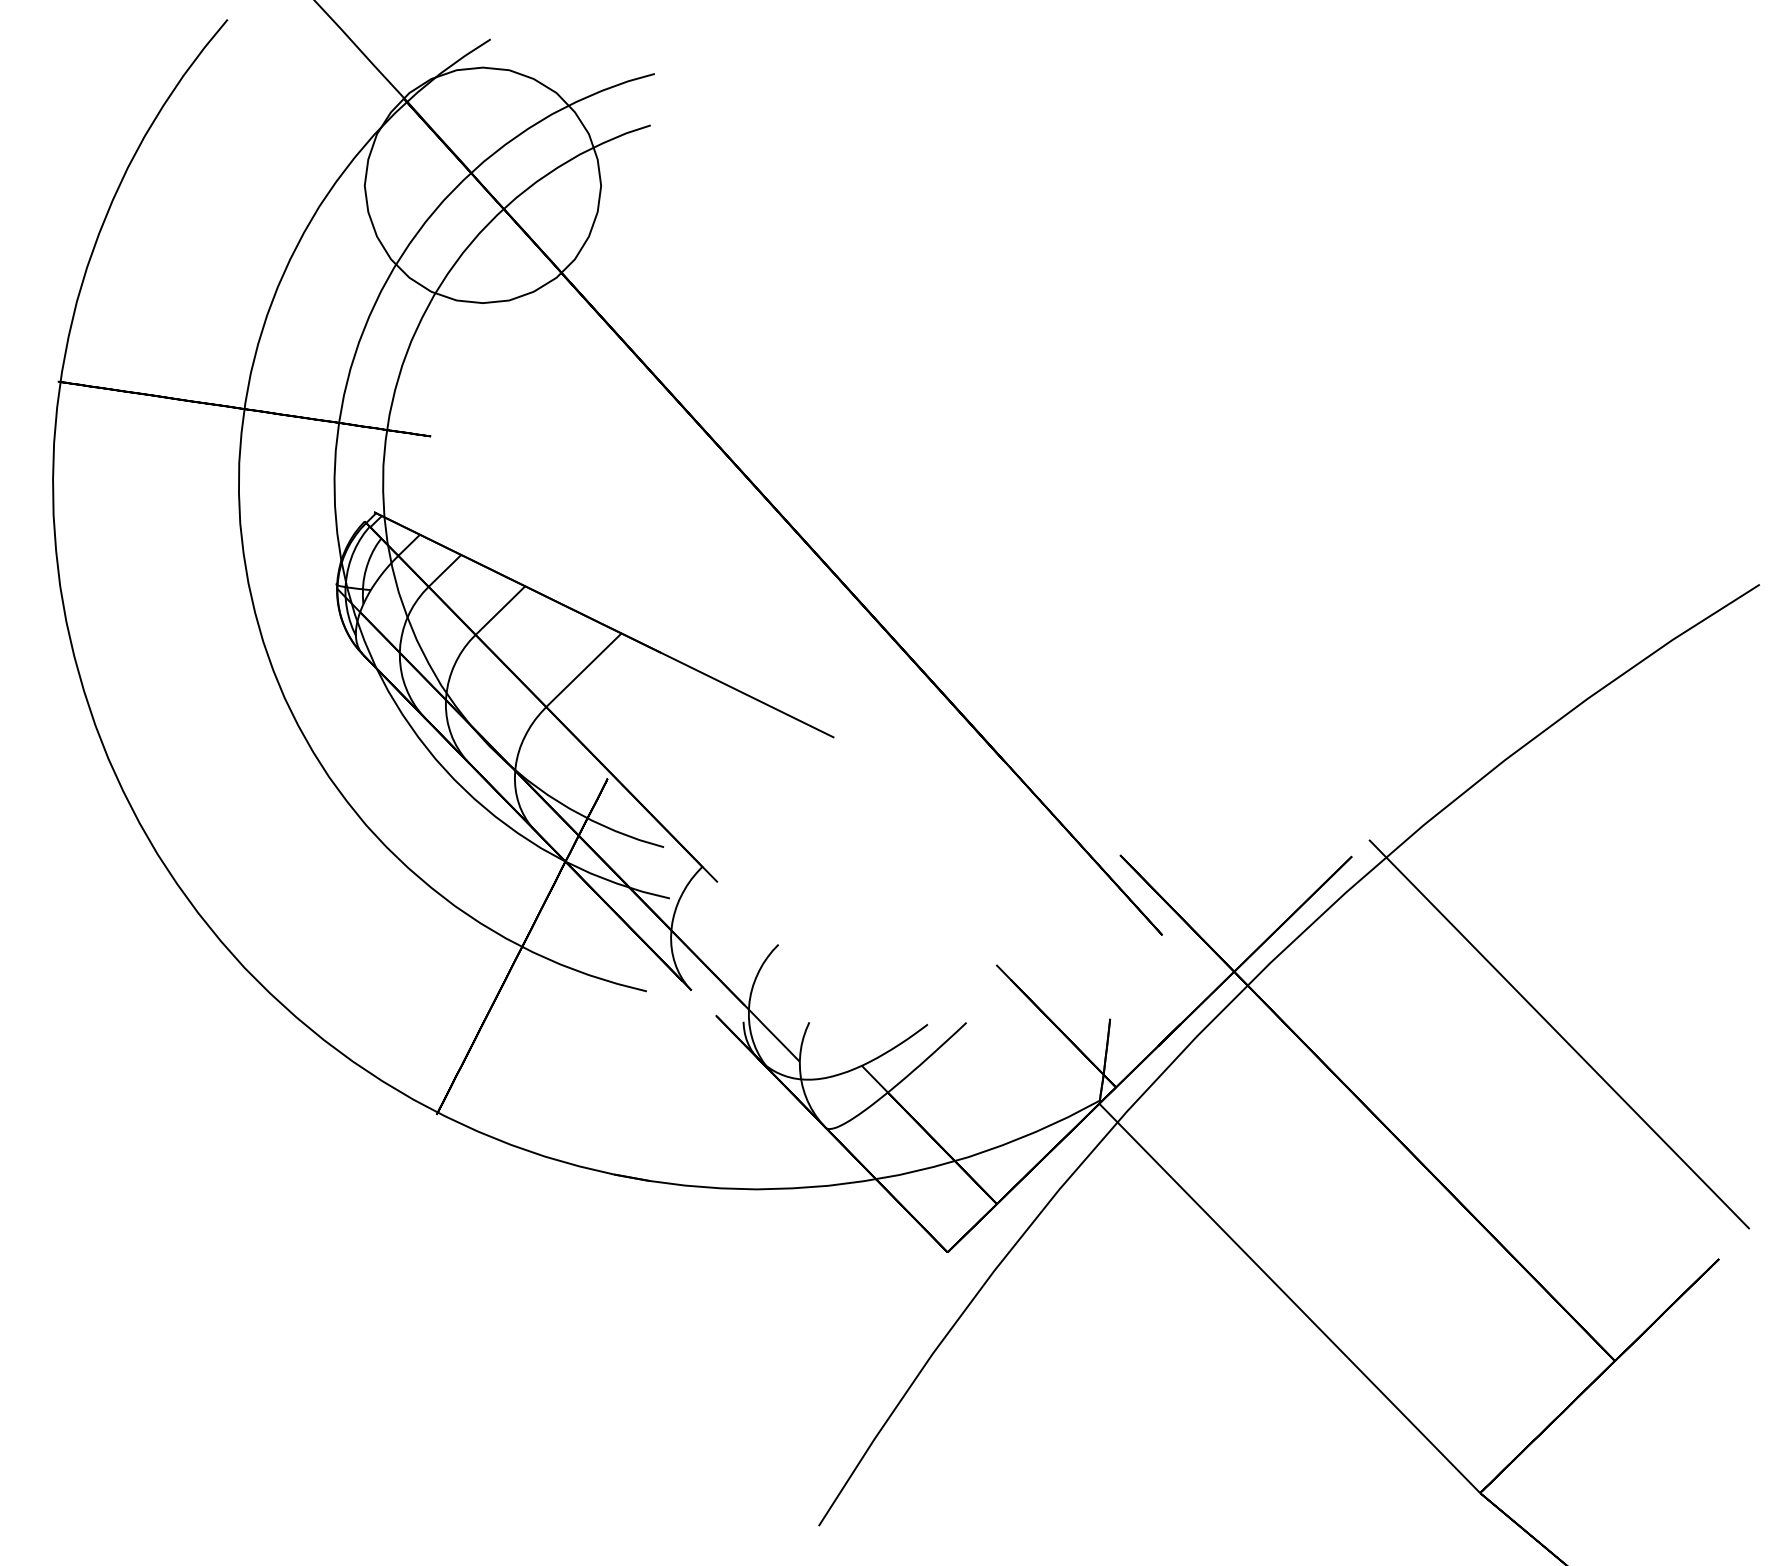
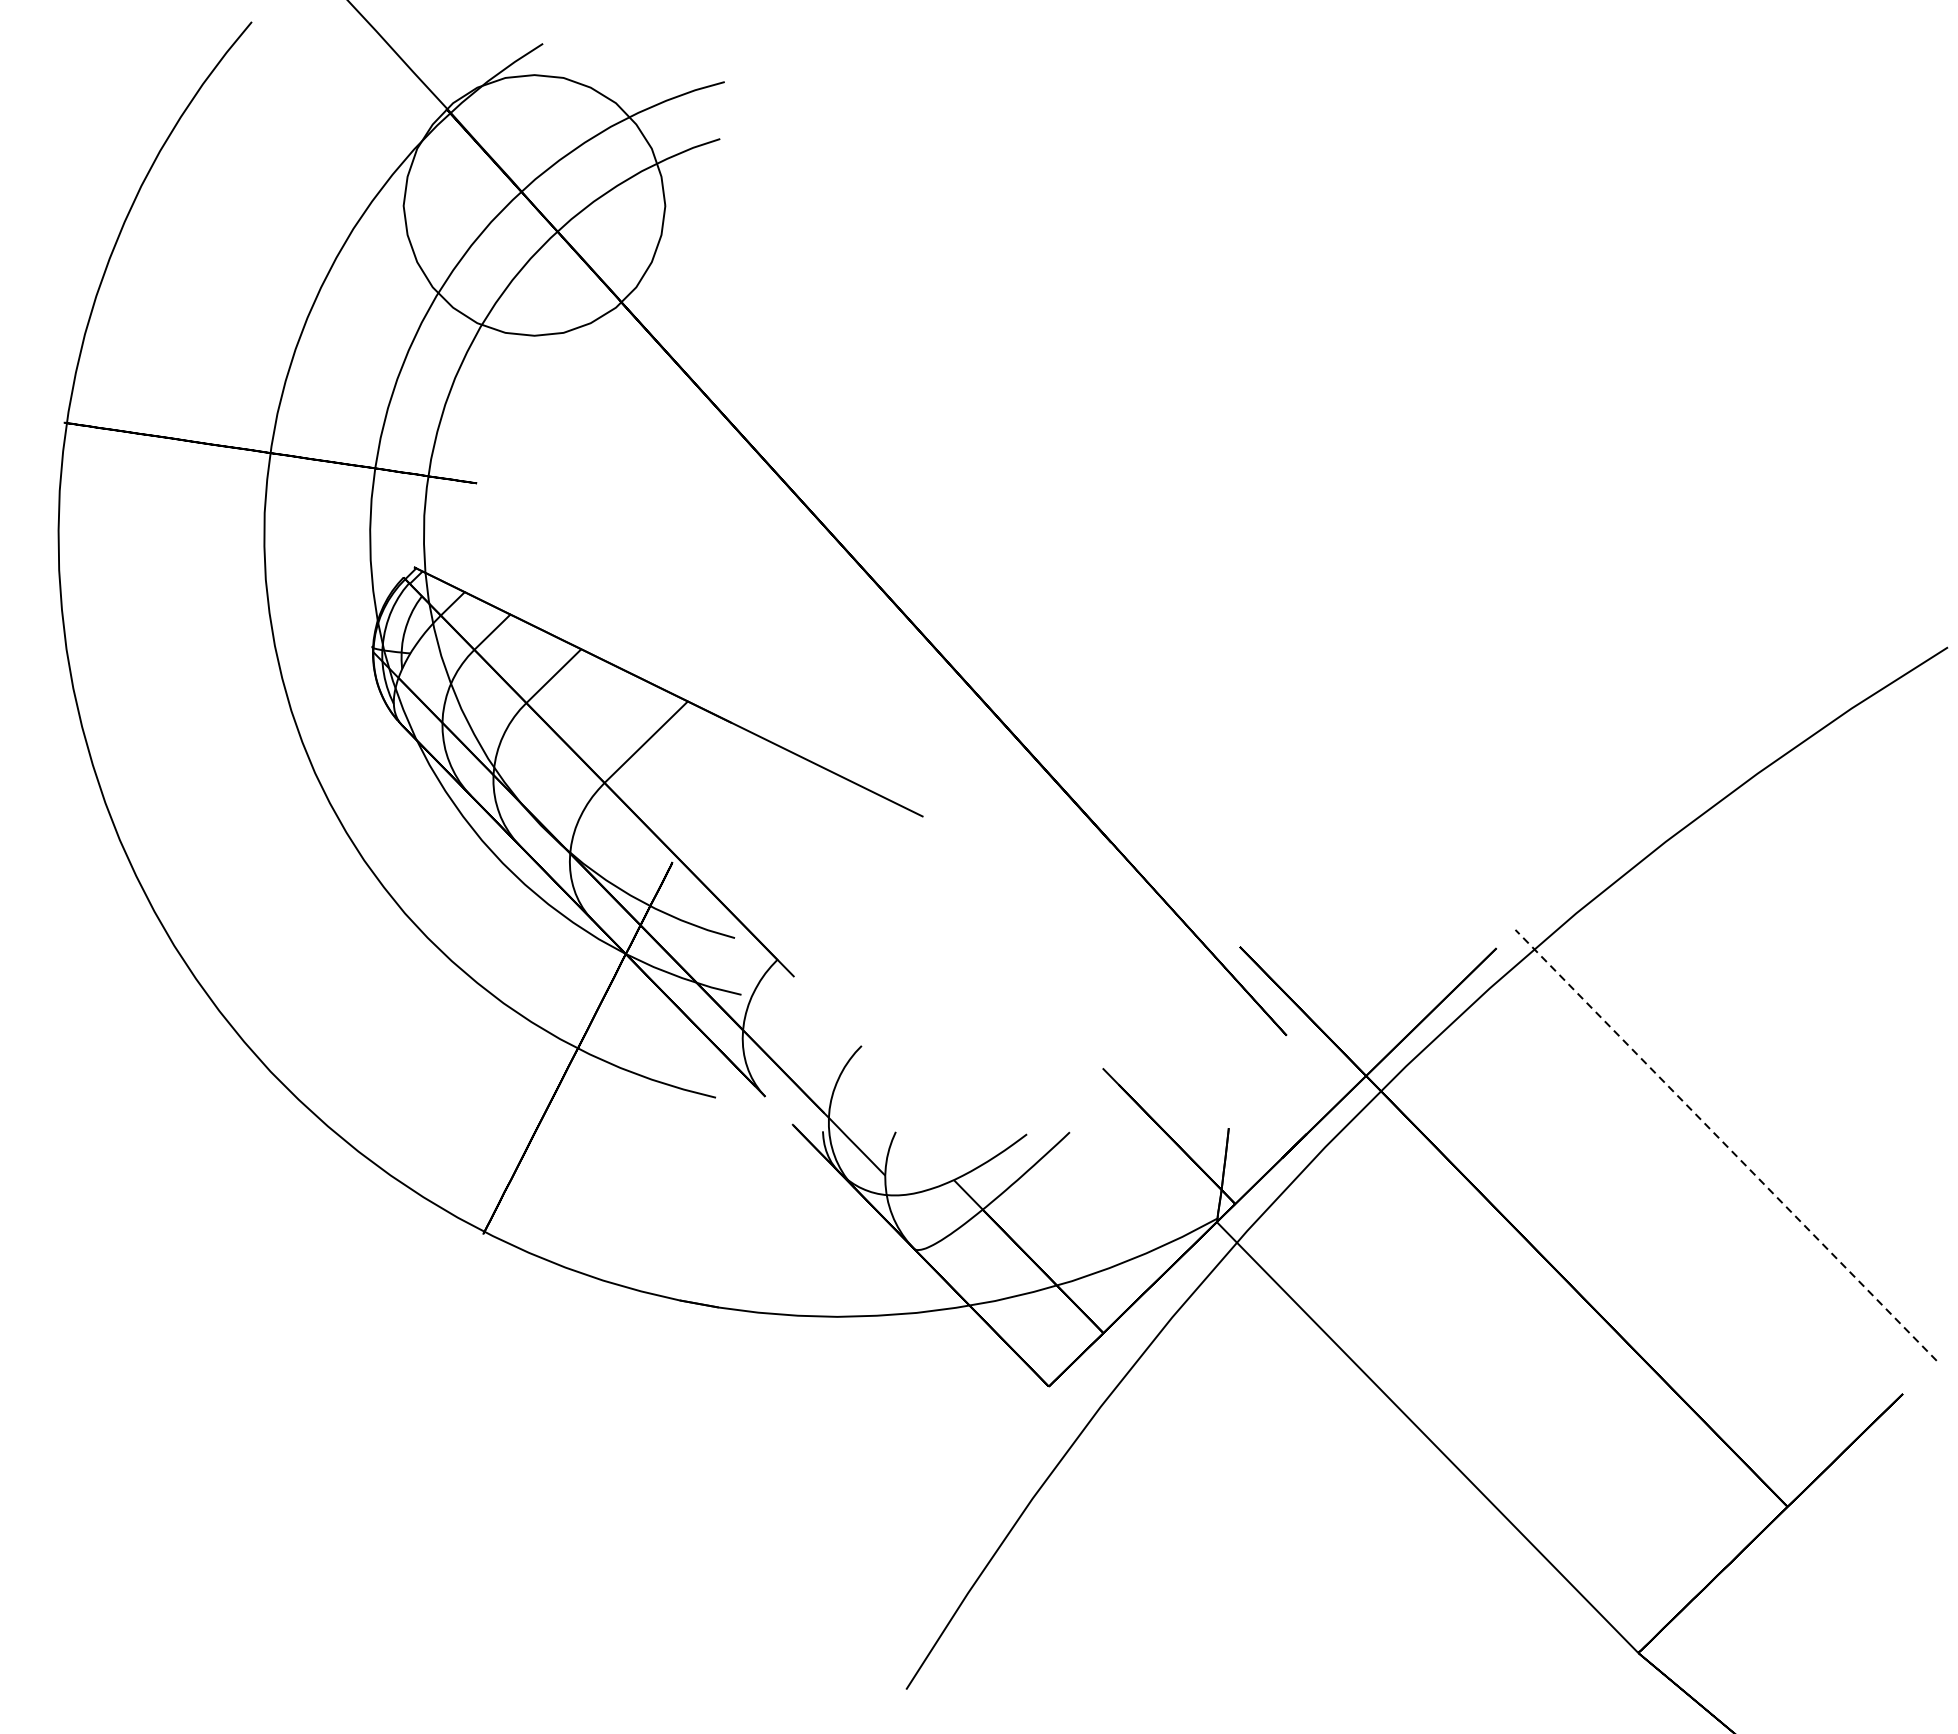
line: (1559, 1034) -> (1726, 1145), solid -> dashed

